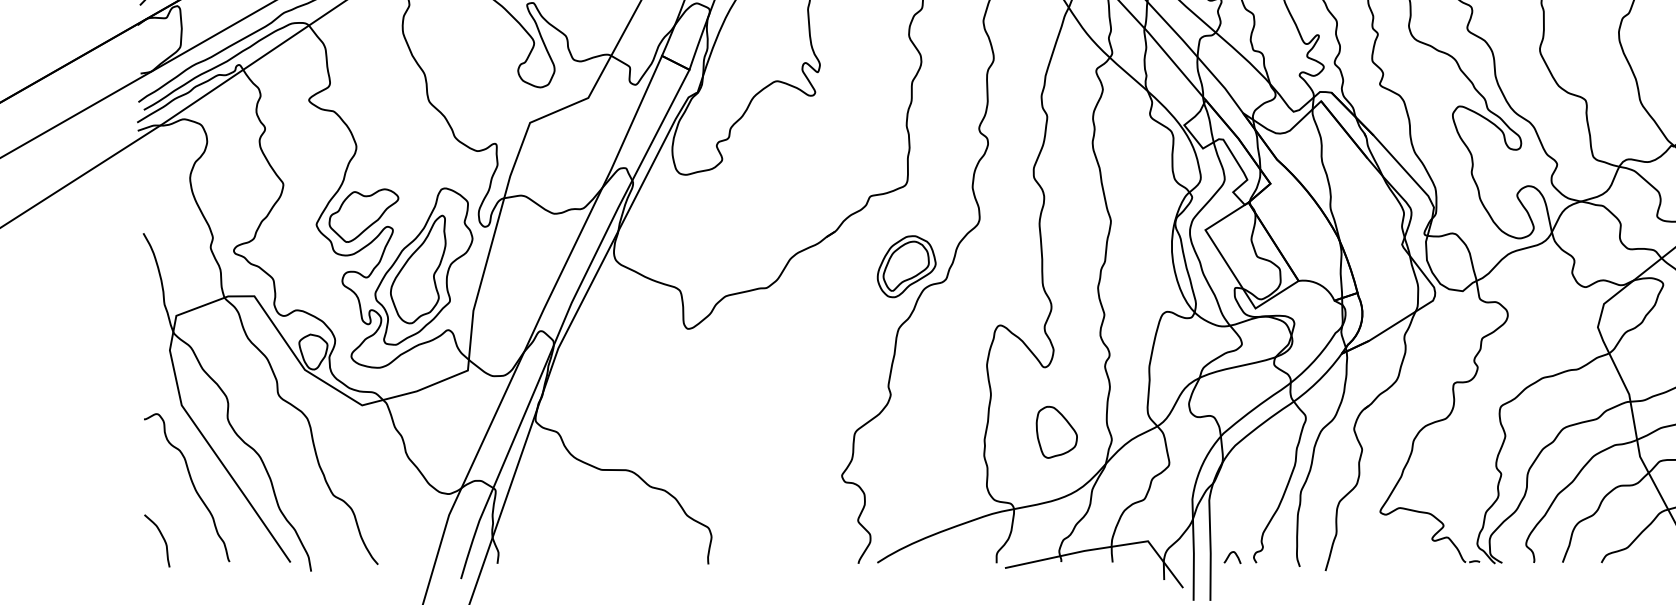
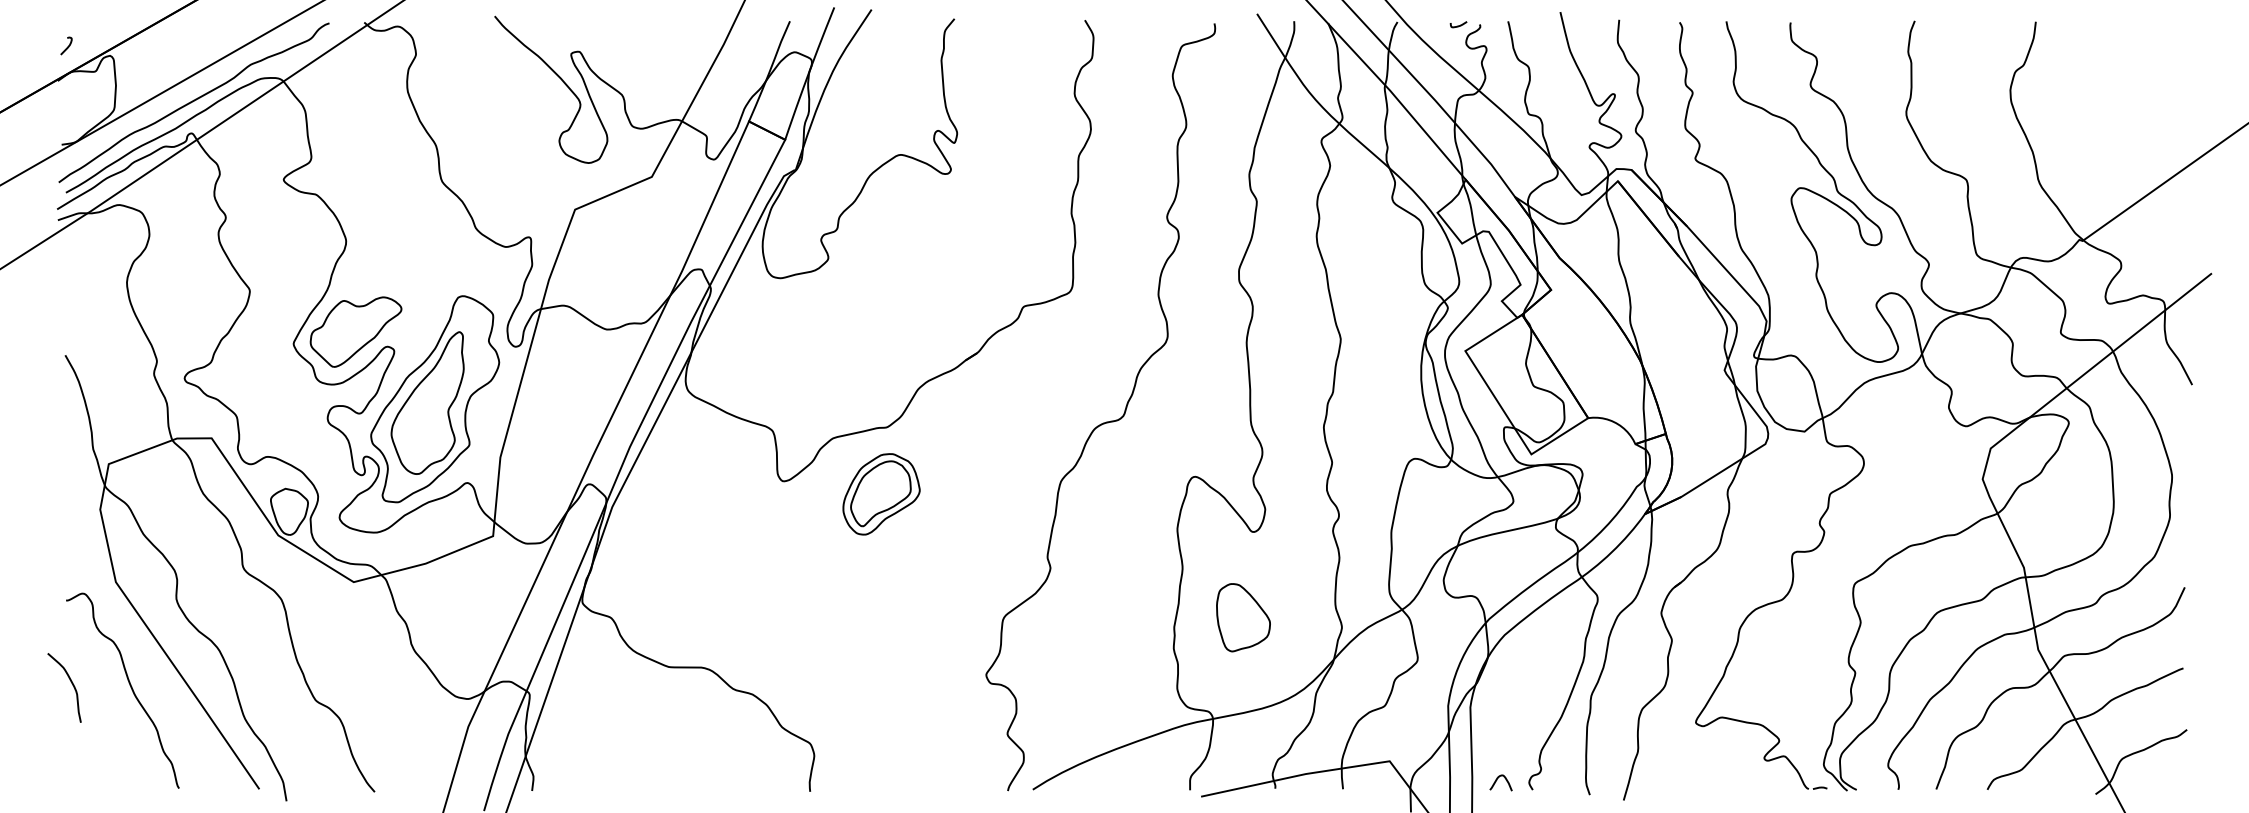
part: (906, 266) -> (881, 494), moved
part: (1056, 432) -> (1243, 617), moved
curve: (162, 537) -> (71, 683), moved

